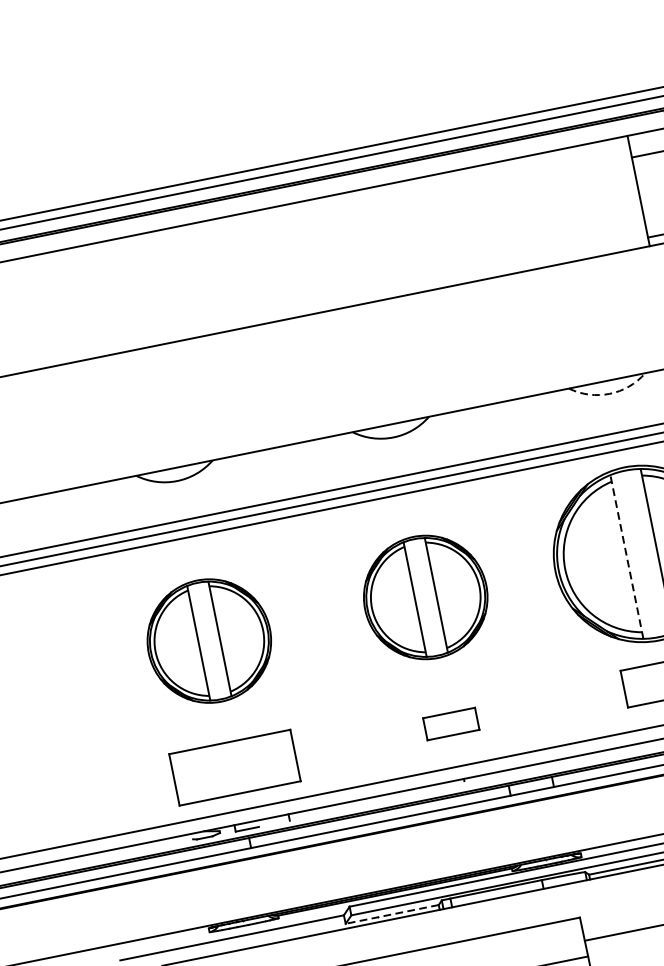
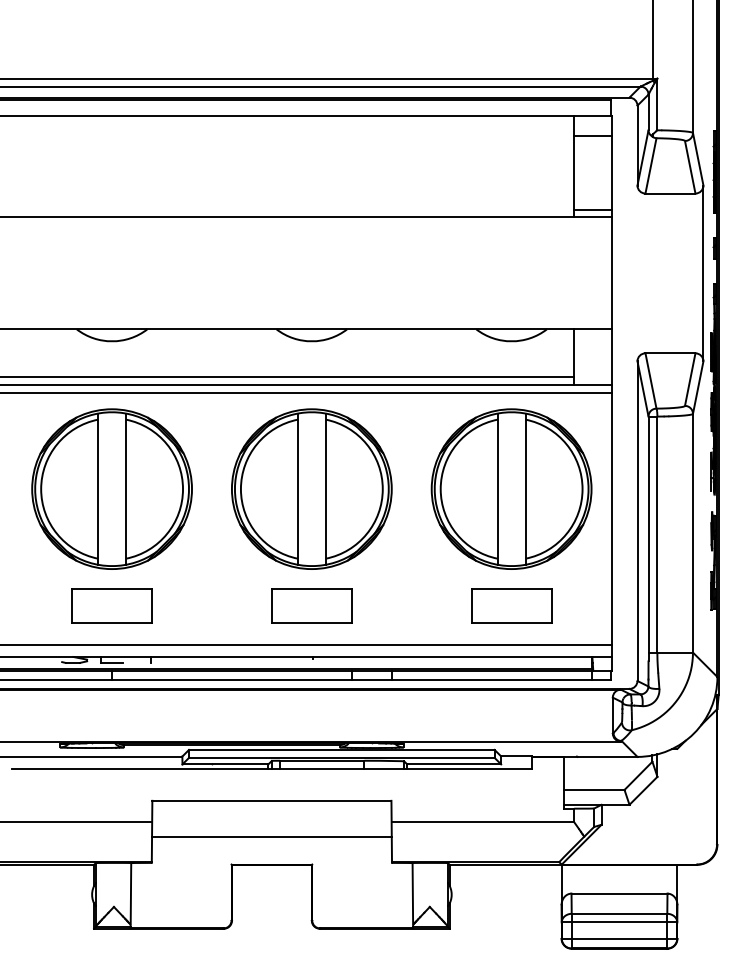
arc: (609, 394) -> (511, 341), dashed -> solid
line: (626, 557) -> (497, 489), dashed -> solid
part: (425, 596) -> (311, 488), size x1.43
part: (208, 640) -> (111, 488), size x1.43
part: (450, 723) -> (311, 605), size x1.67
part: (234, 767) -> (111, 605), size x0.71
line: (392, 914) -> (225, 764), dashed -> solid

